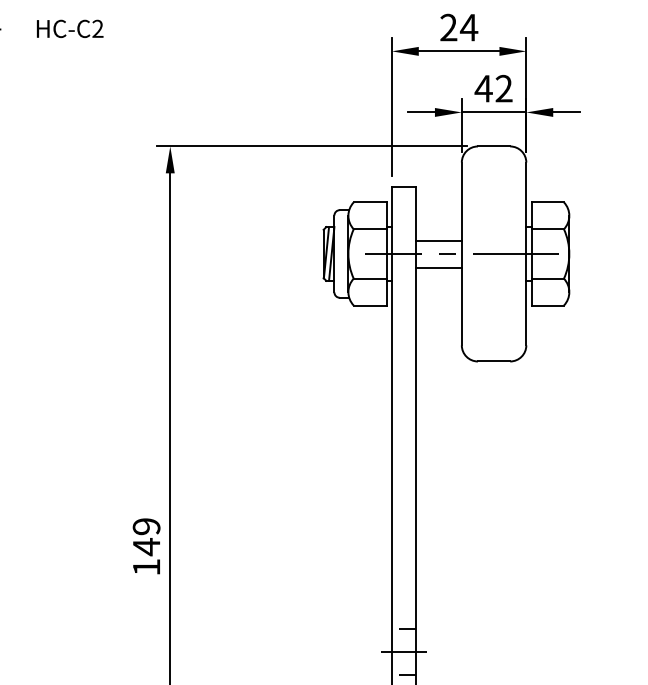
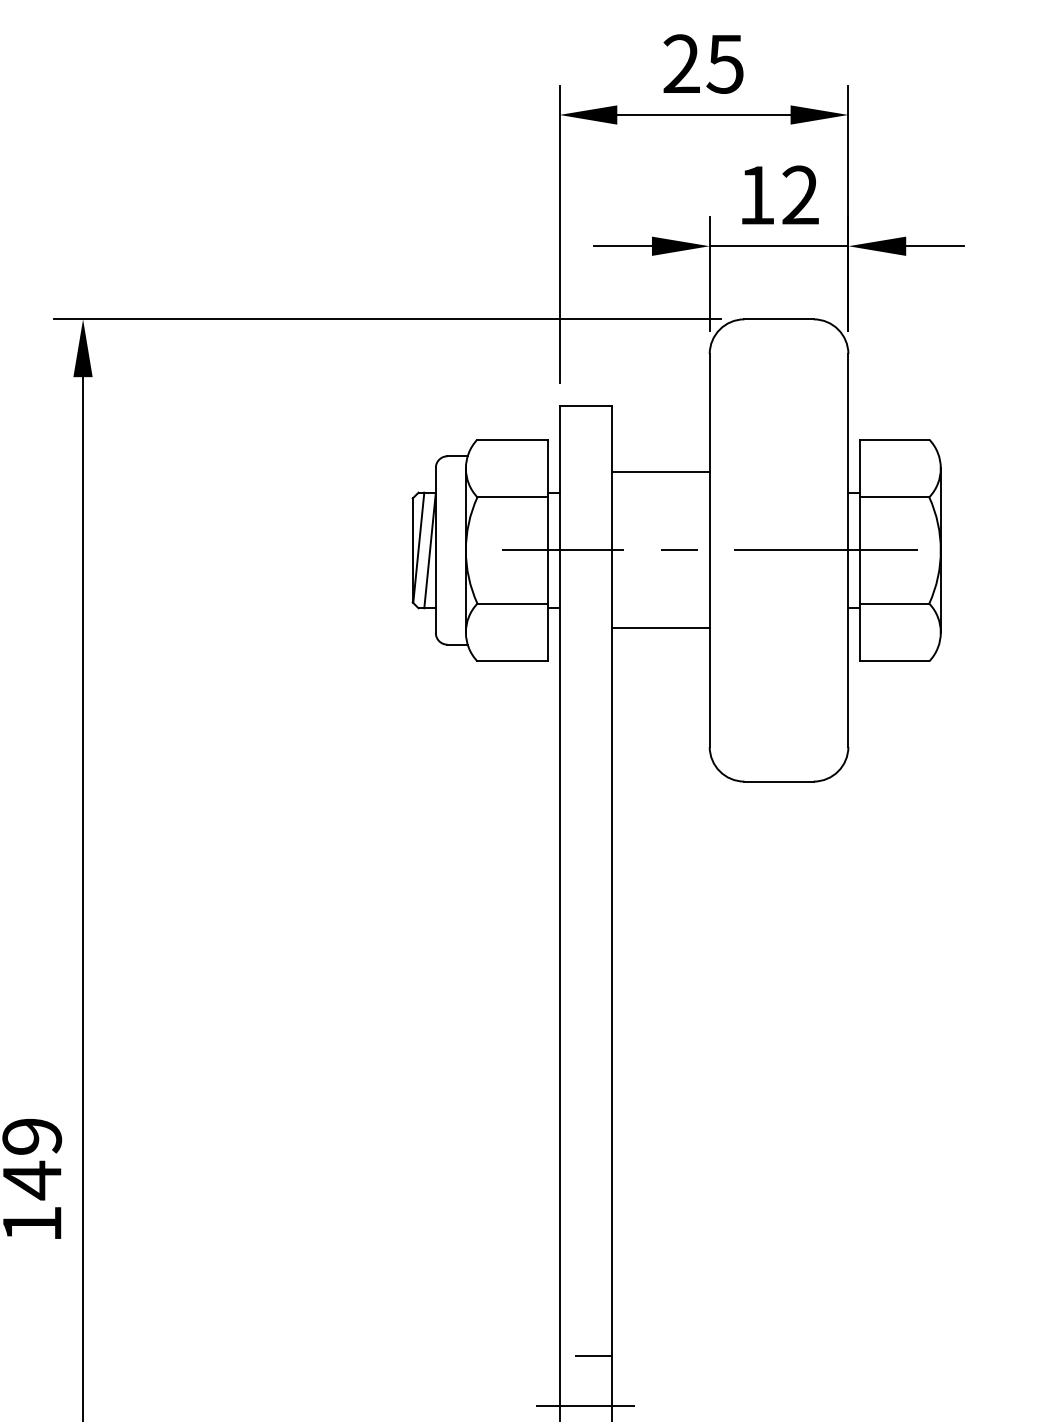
text: (468, 27) -> (724, 63), 24 -> 25
text: (483, 88) -> (756, 194), 42 -> 12
line: (438, 240) -> (659, 472), moved
line: (438, 268) -> (659, 628), moved

